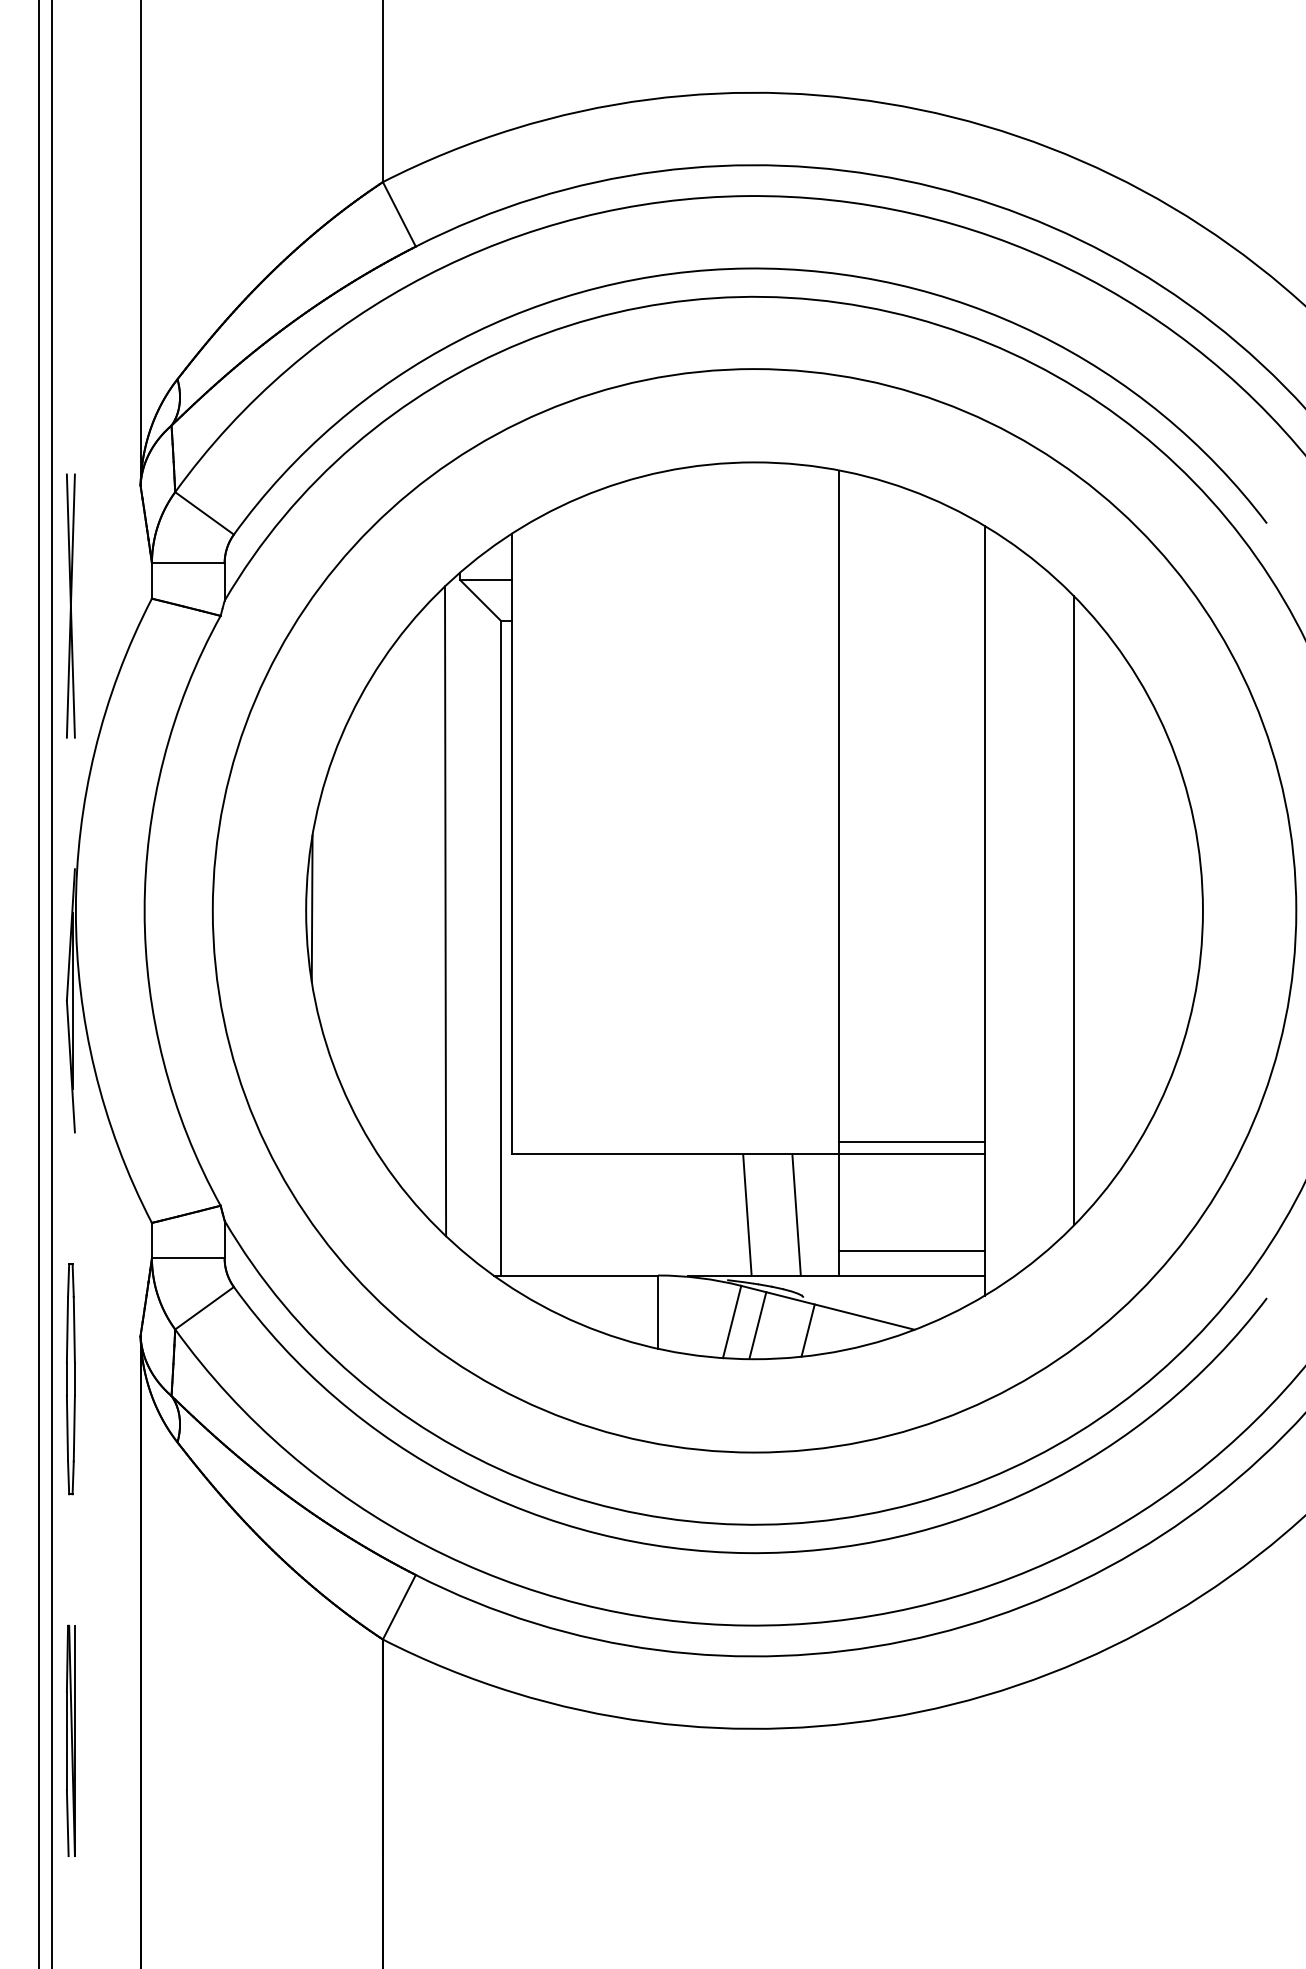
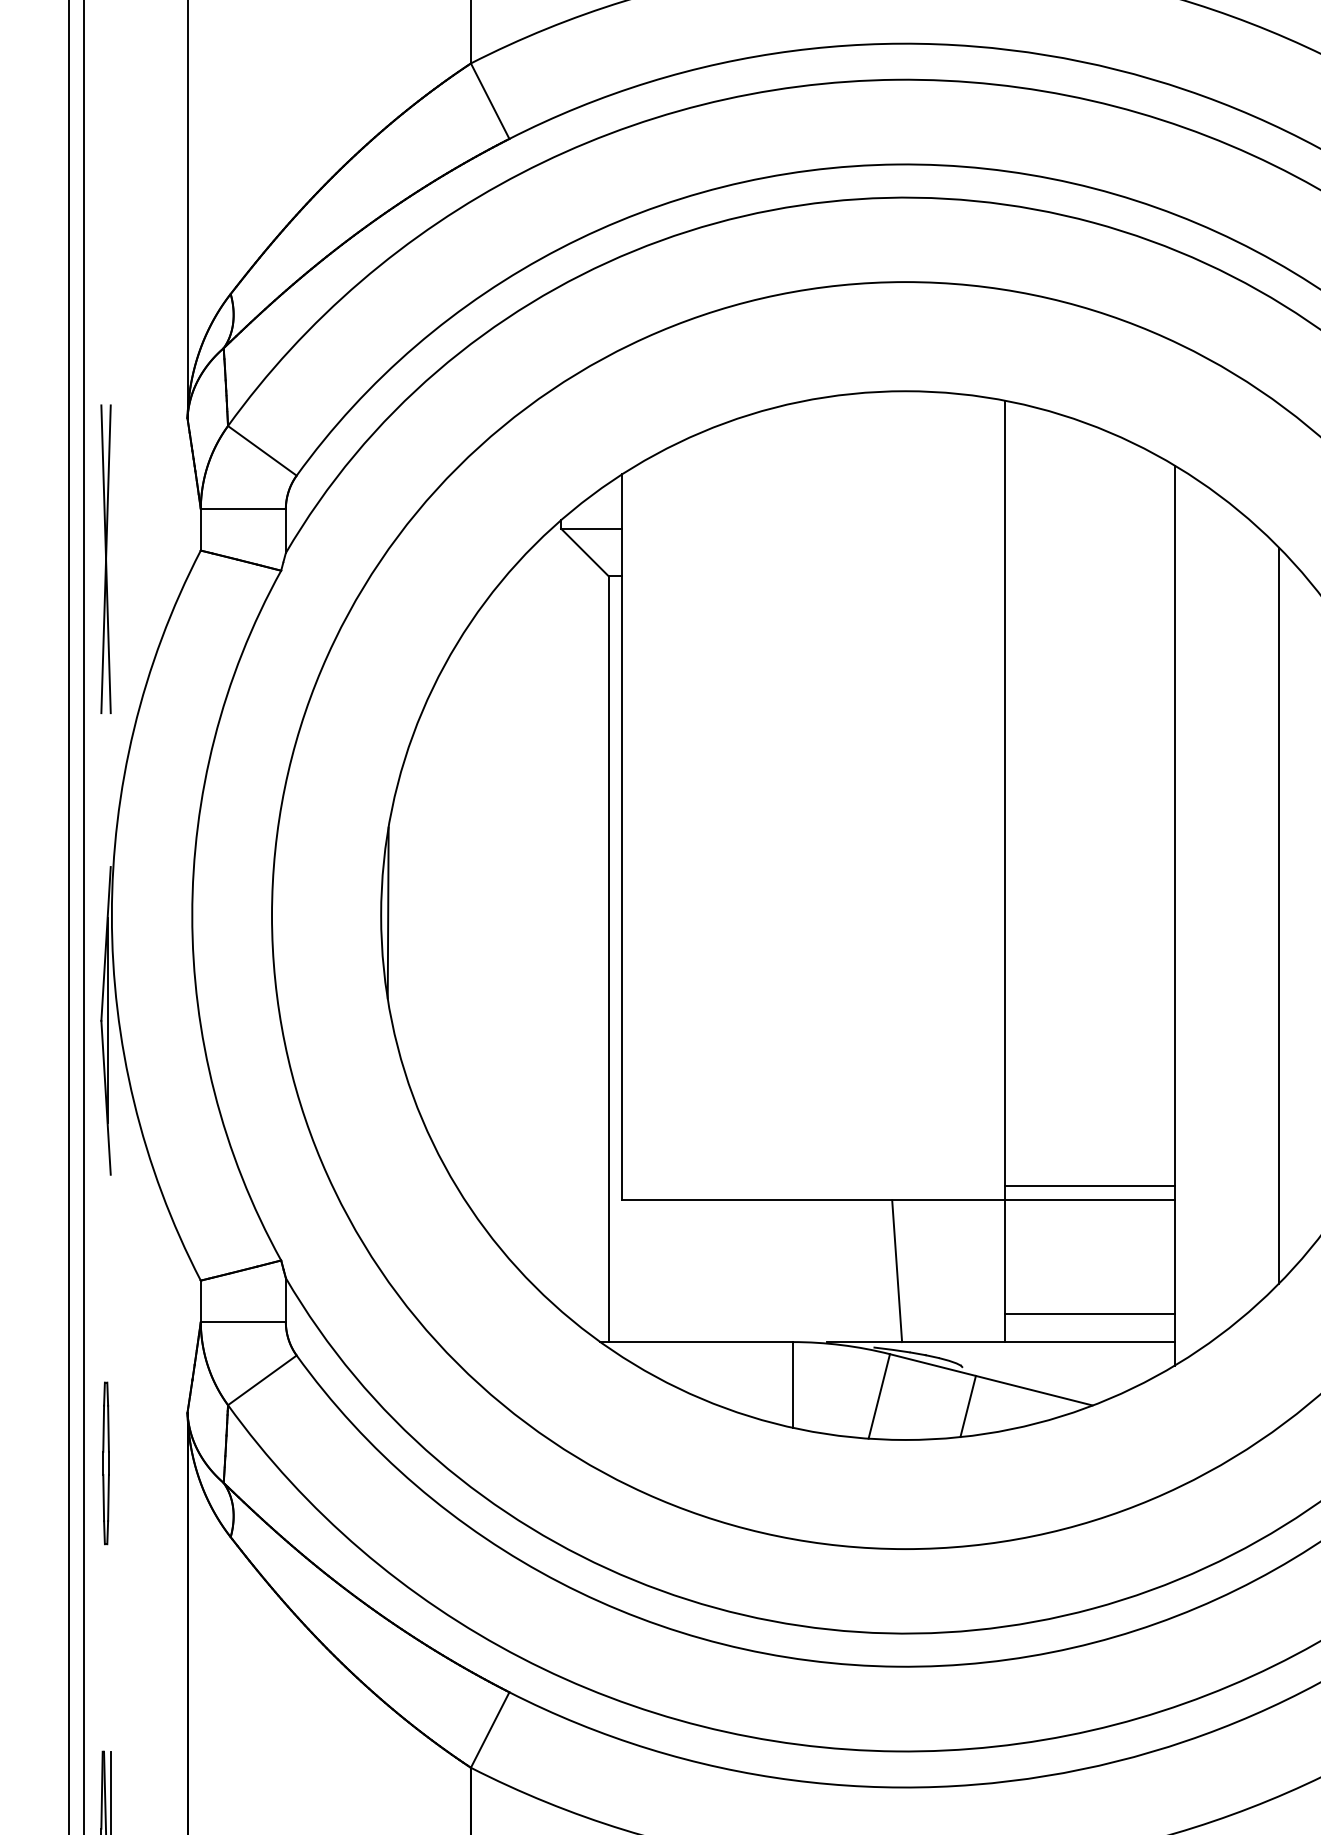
line: (445, 911) -> (544, 916), removed
line: (796, 1214) -> (954, 1270), removed
line: (757, 1324) -> (908, 1399), removed
part: (70, 1379) -> (105, 1463), size x0.6

